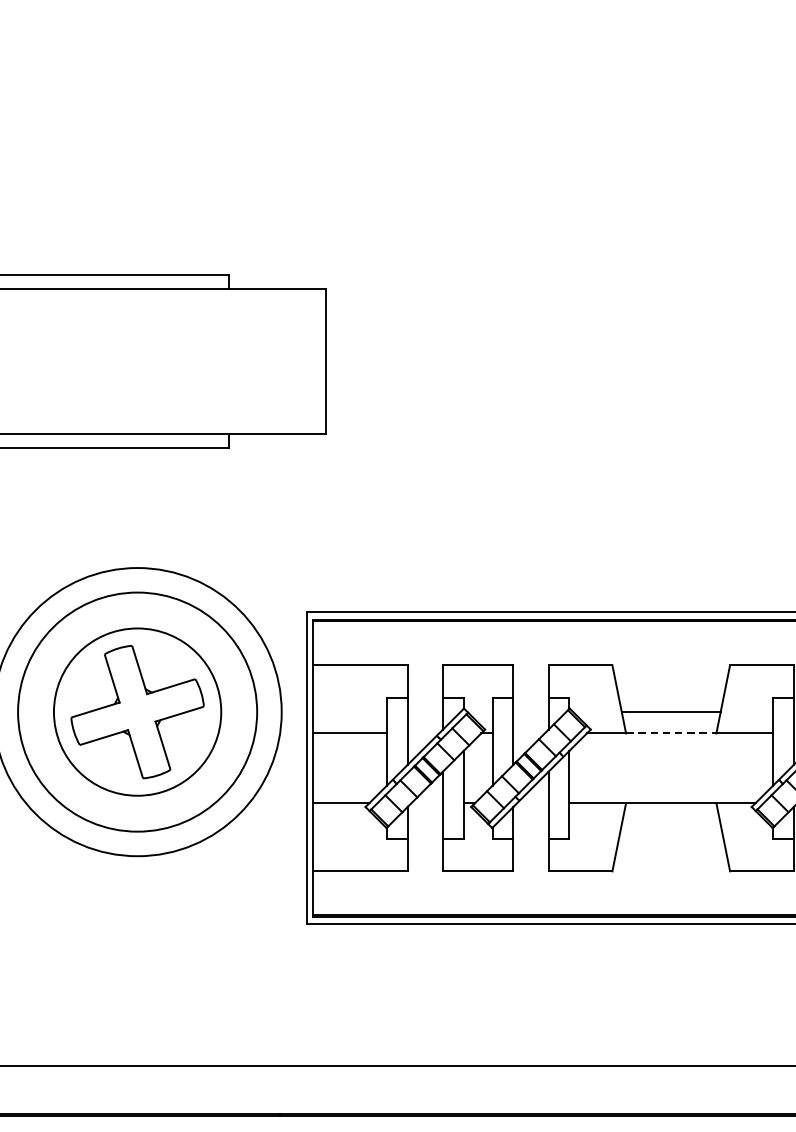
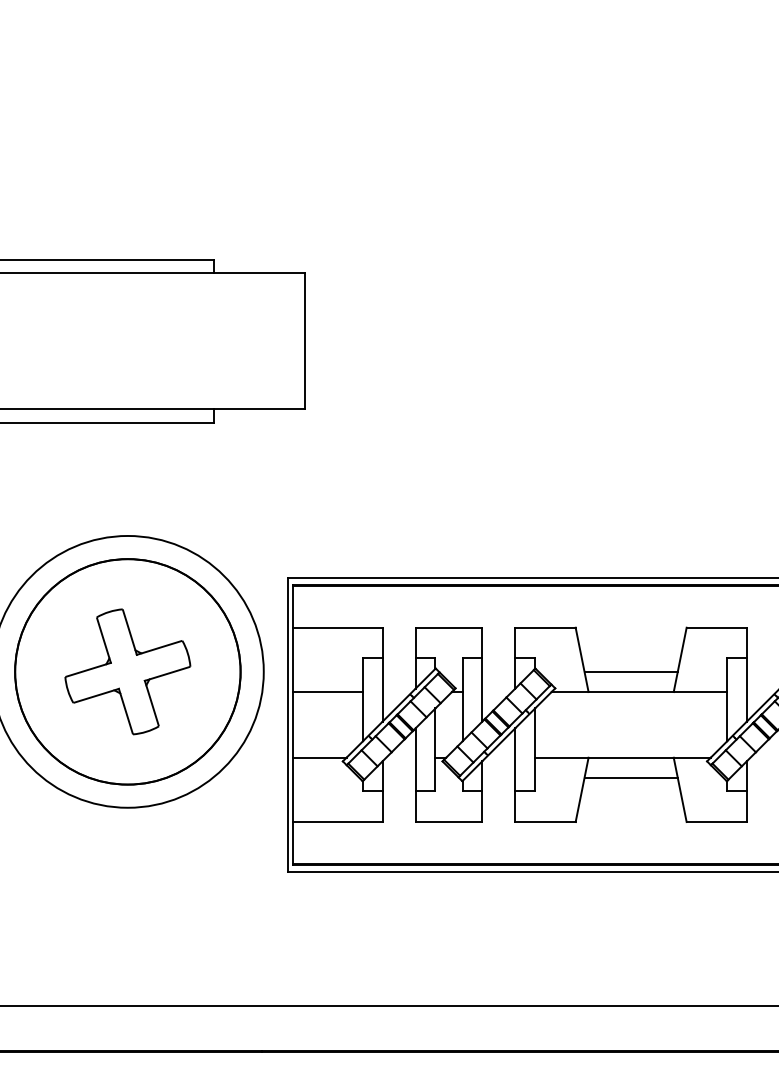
circle: (137, 711) -> (127, 671), size x1.43
line: (671, 733) -> (631, 692), dashed -> solid
line: (670, 825) -> (630, 778), added

